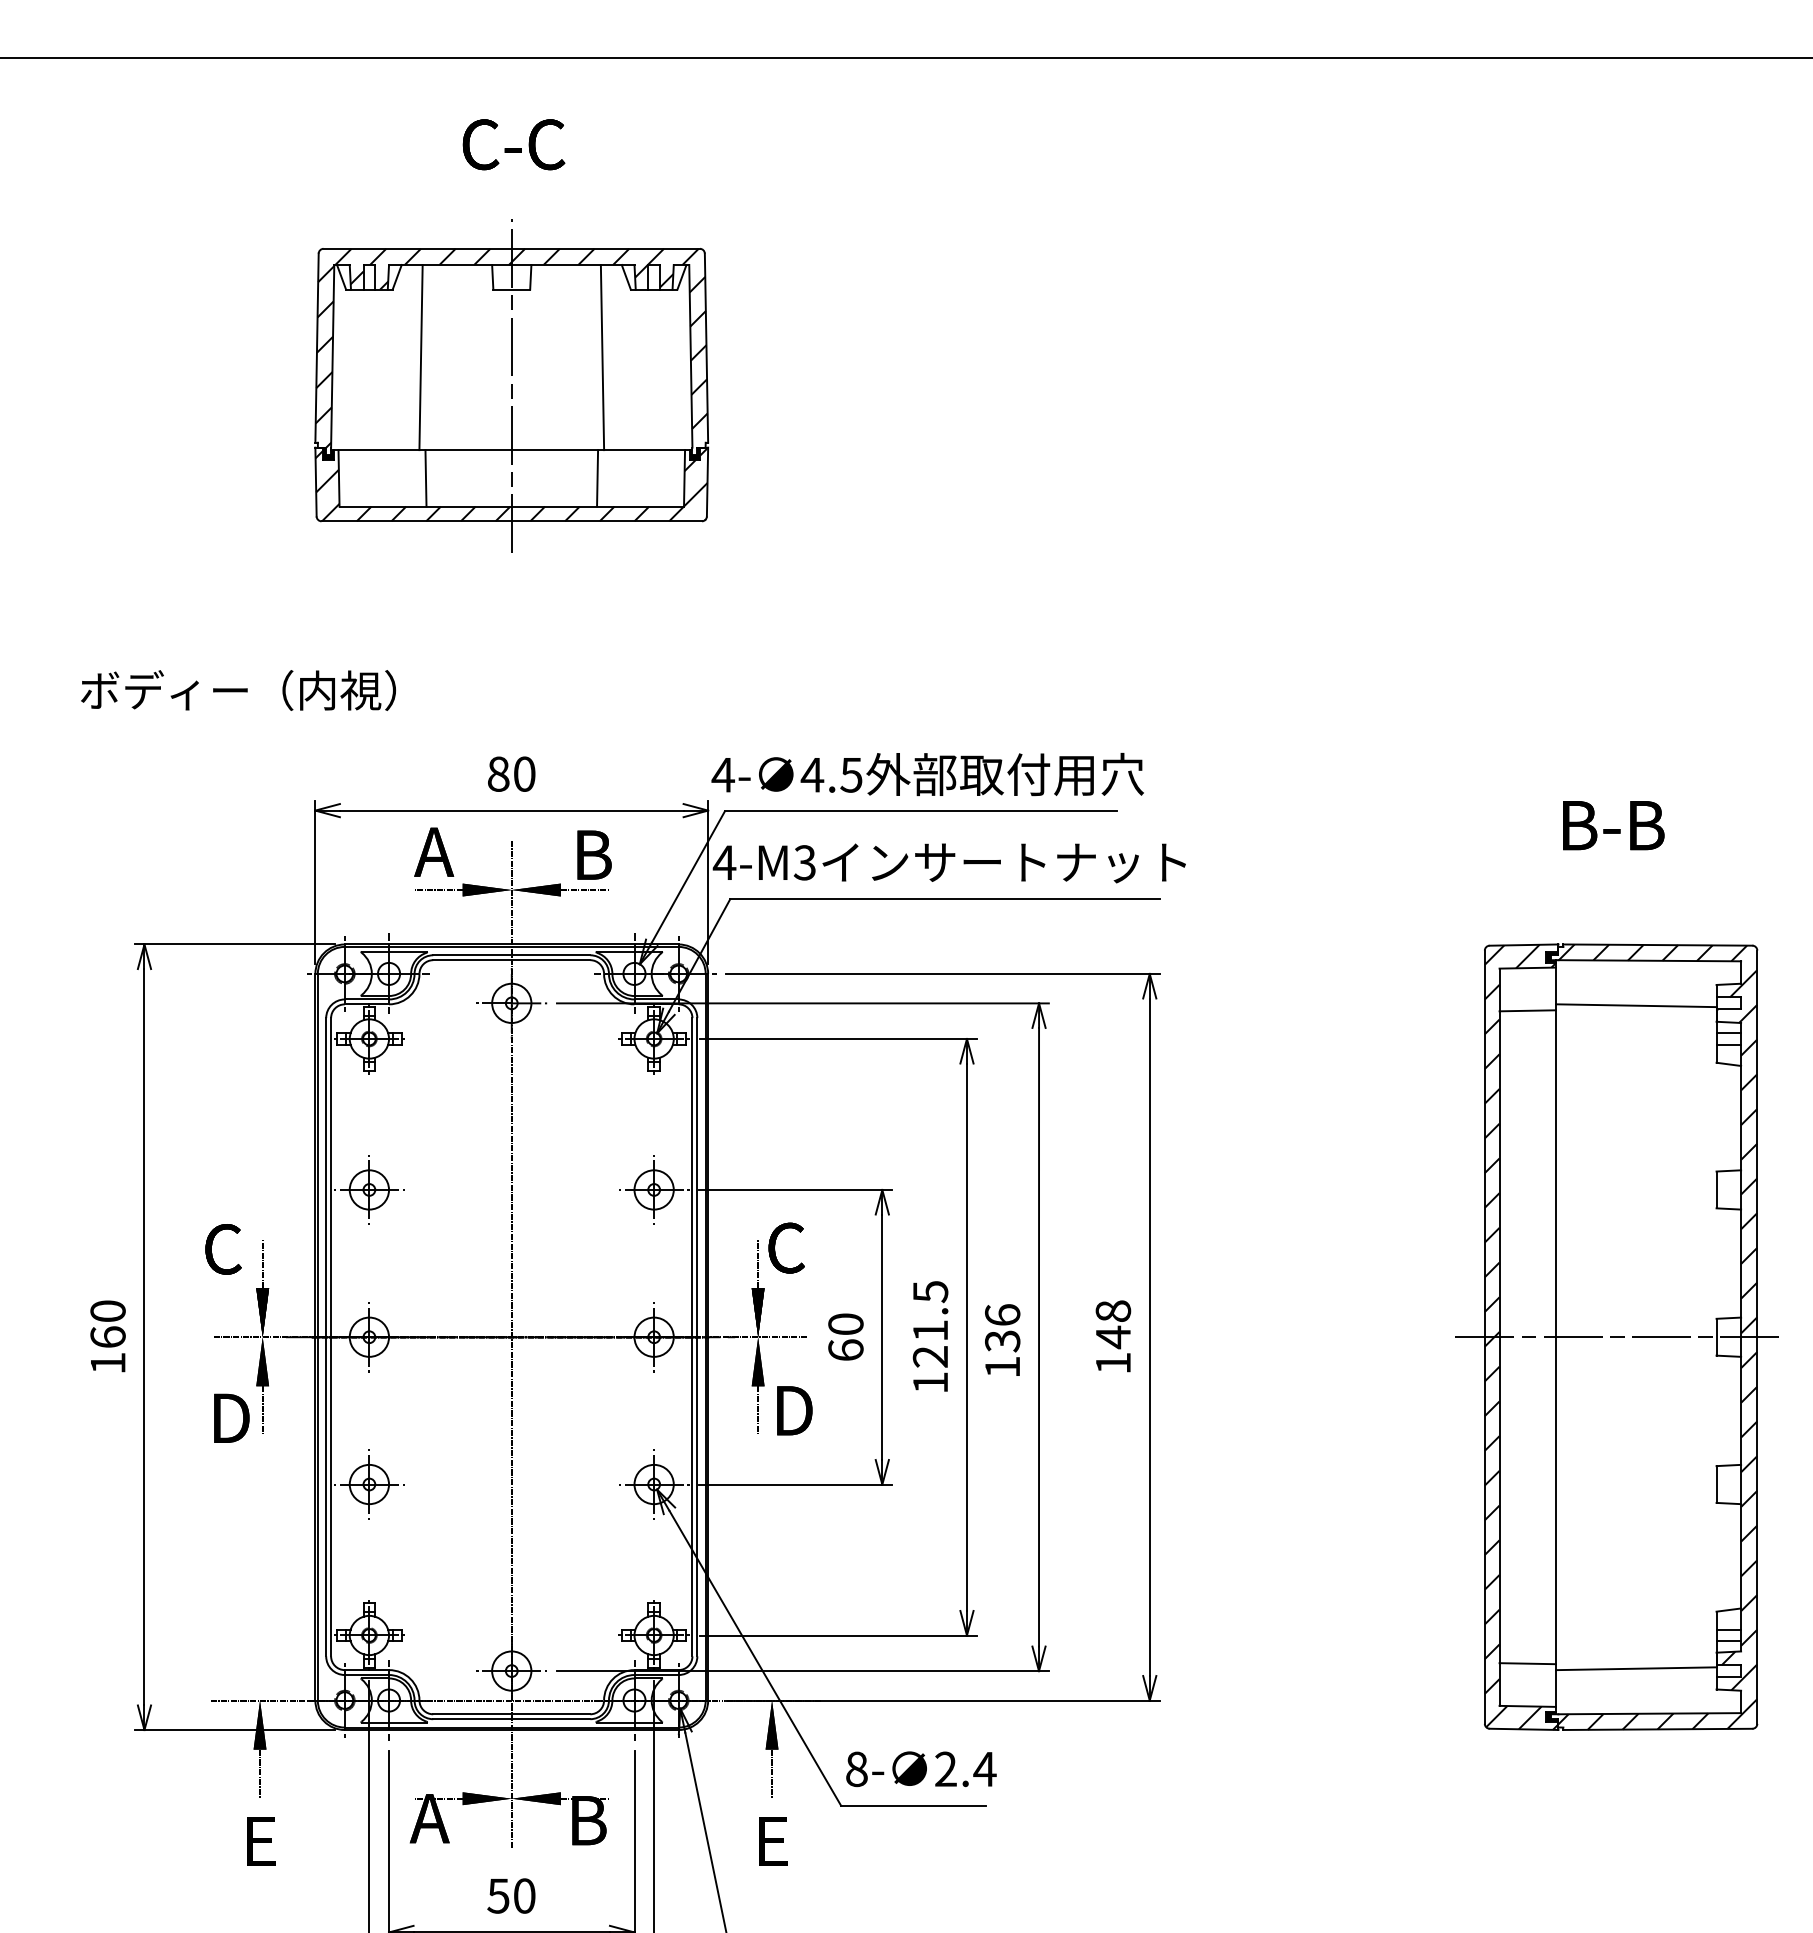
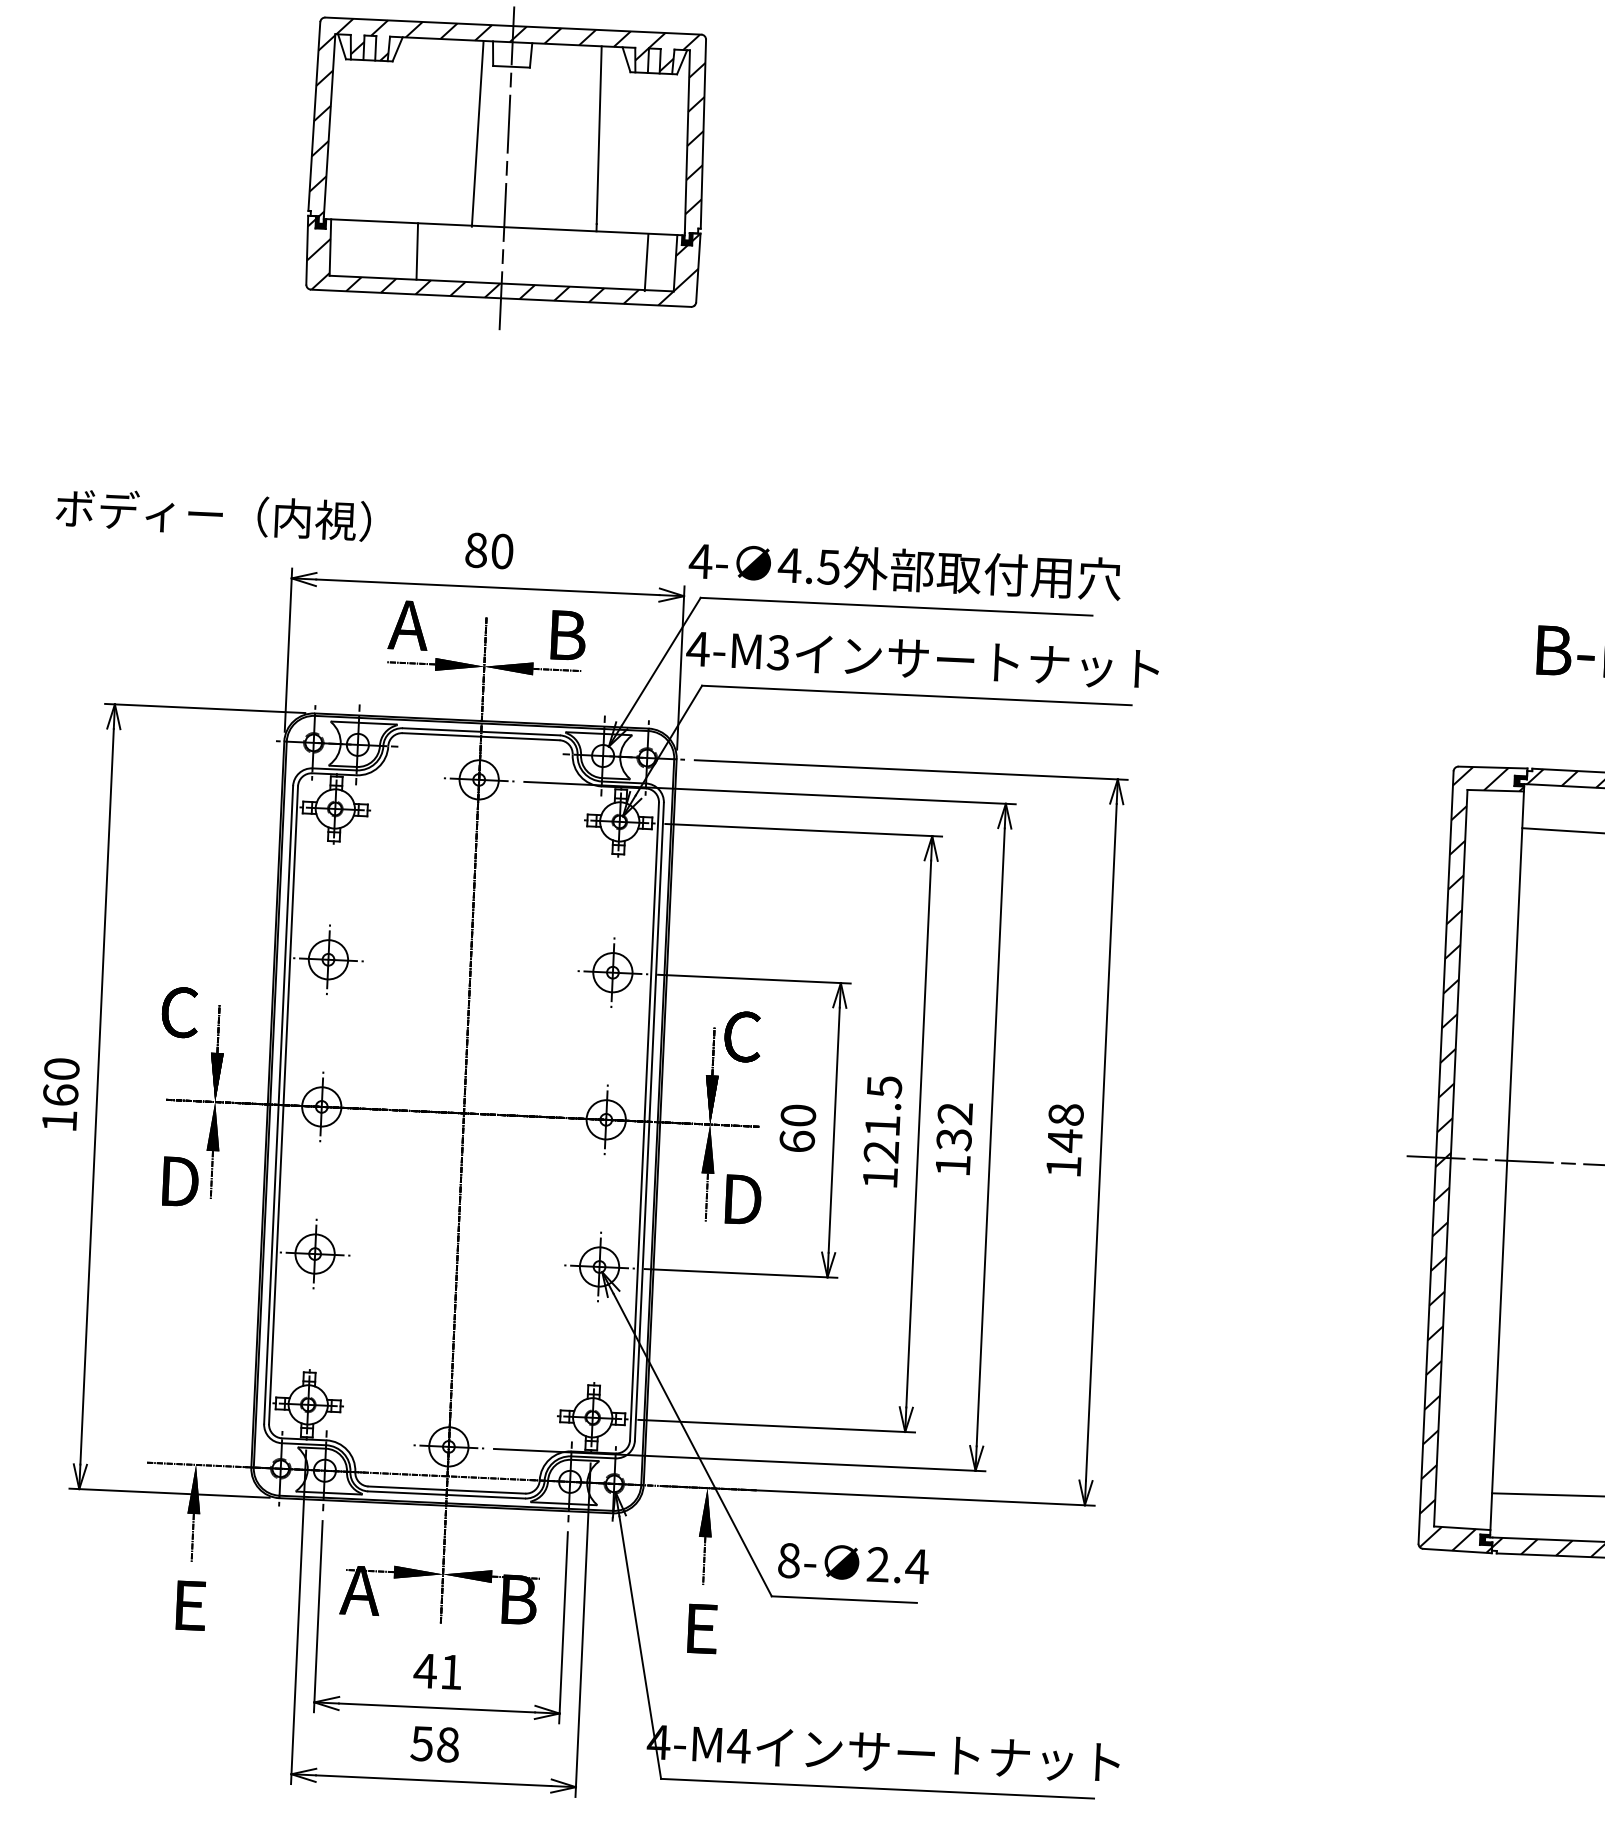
line: (420, 357) -> (477, 134), moved
line: (597, 478) -> (646, 263), moved
text: (238, 690) -> (213, 514), moved
line: (1527, 1010) -> (1493, 833), removed
text: (1002, 1314) -> (955, 1112), 136 -> 132
line: (1527, 1663) -> (1463, 1485), removed
text: (510, 1895) -> (437, 1671), 50 -> 41

